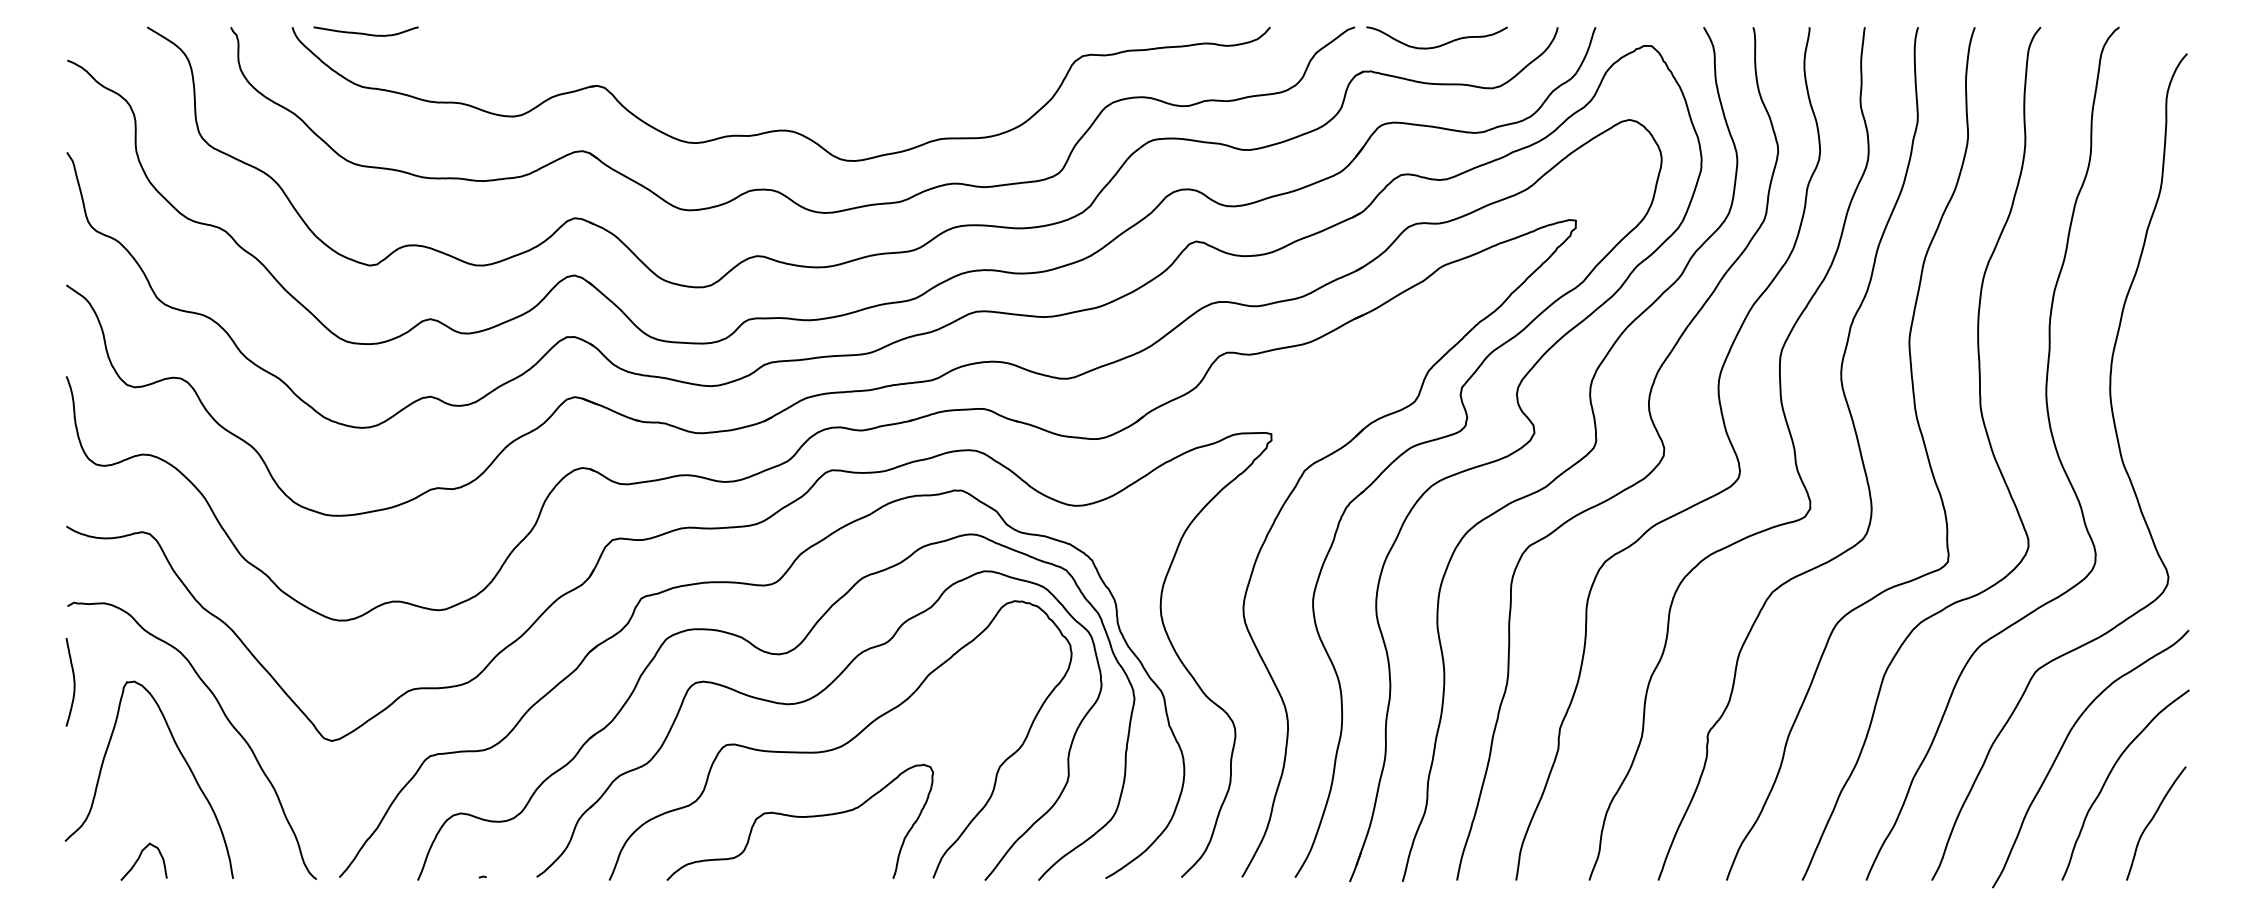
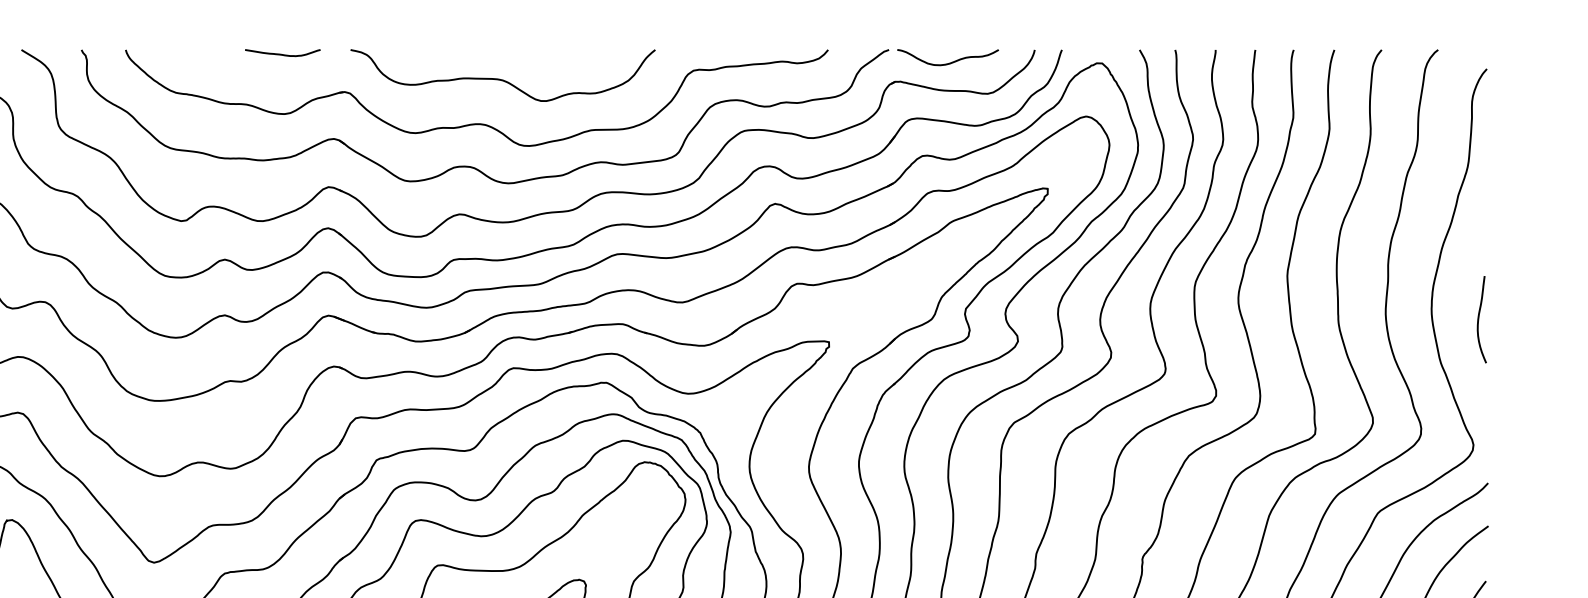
curve: (365, 33) -> (282, 54), moved
curve: (817, 68) -> (502, 79), added
curve: (2176, 401) -> (1479, 318), added

